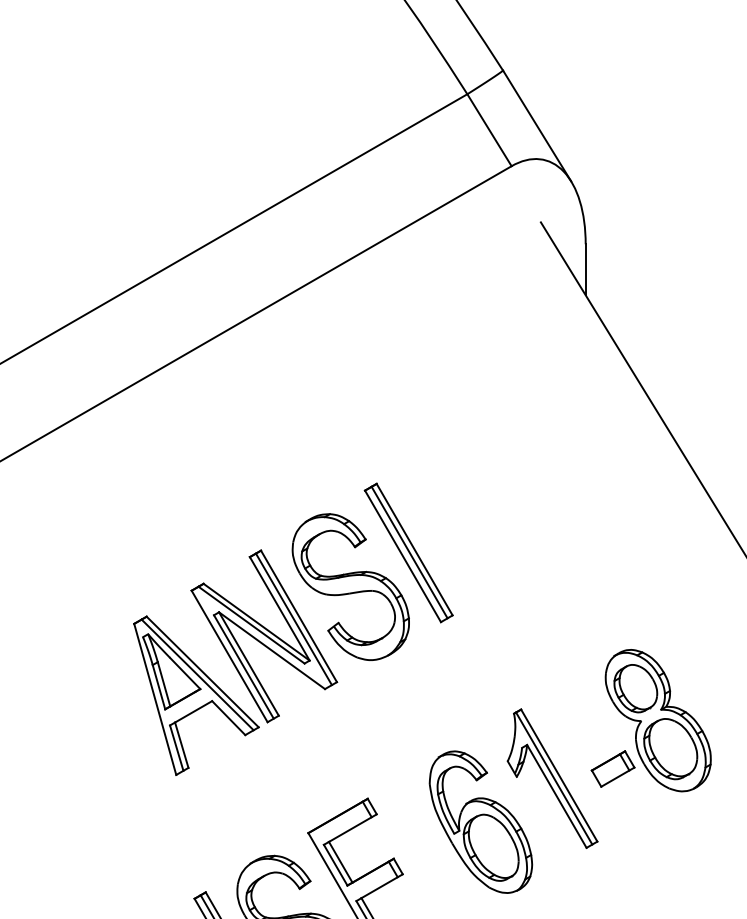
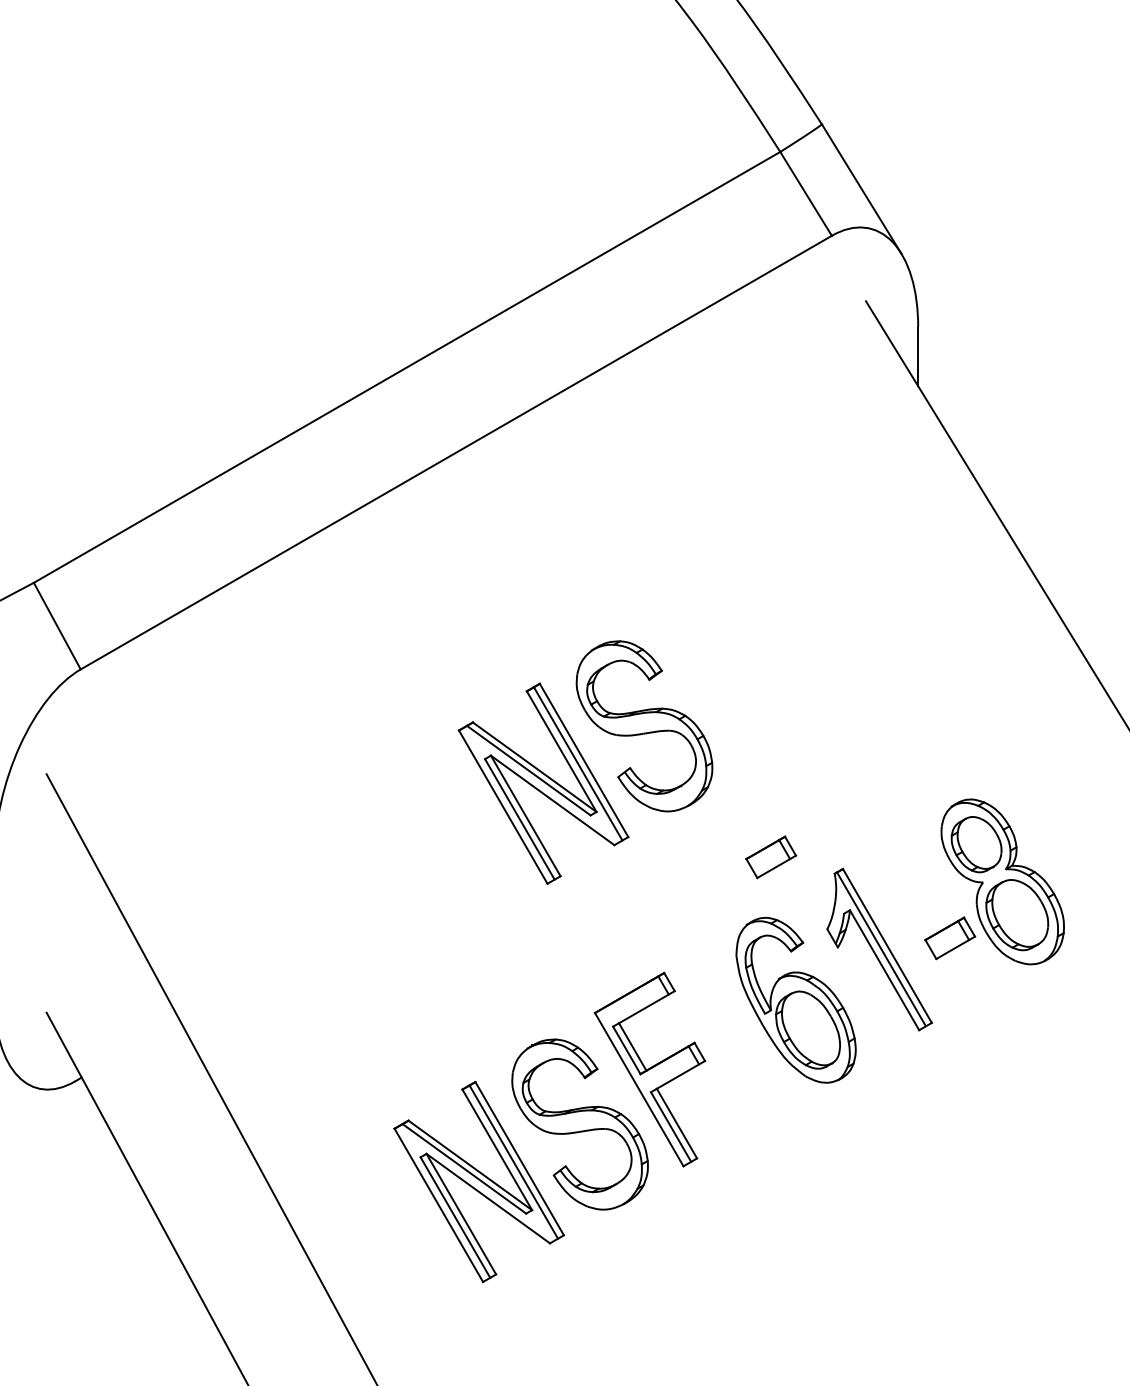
part: (408, 552) -> (711, 686), removed
part: (196, 695) -> (464, 852), removed
part: (459, 699) -> (771, 857), added

